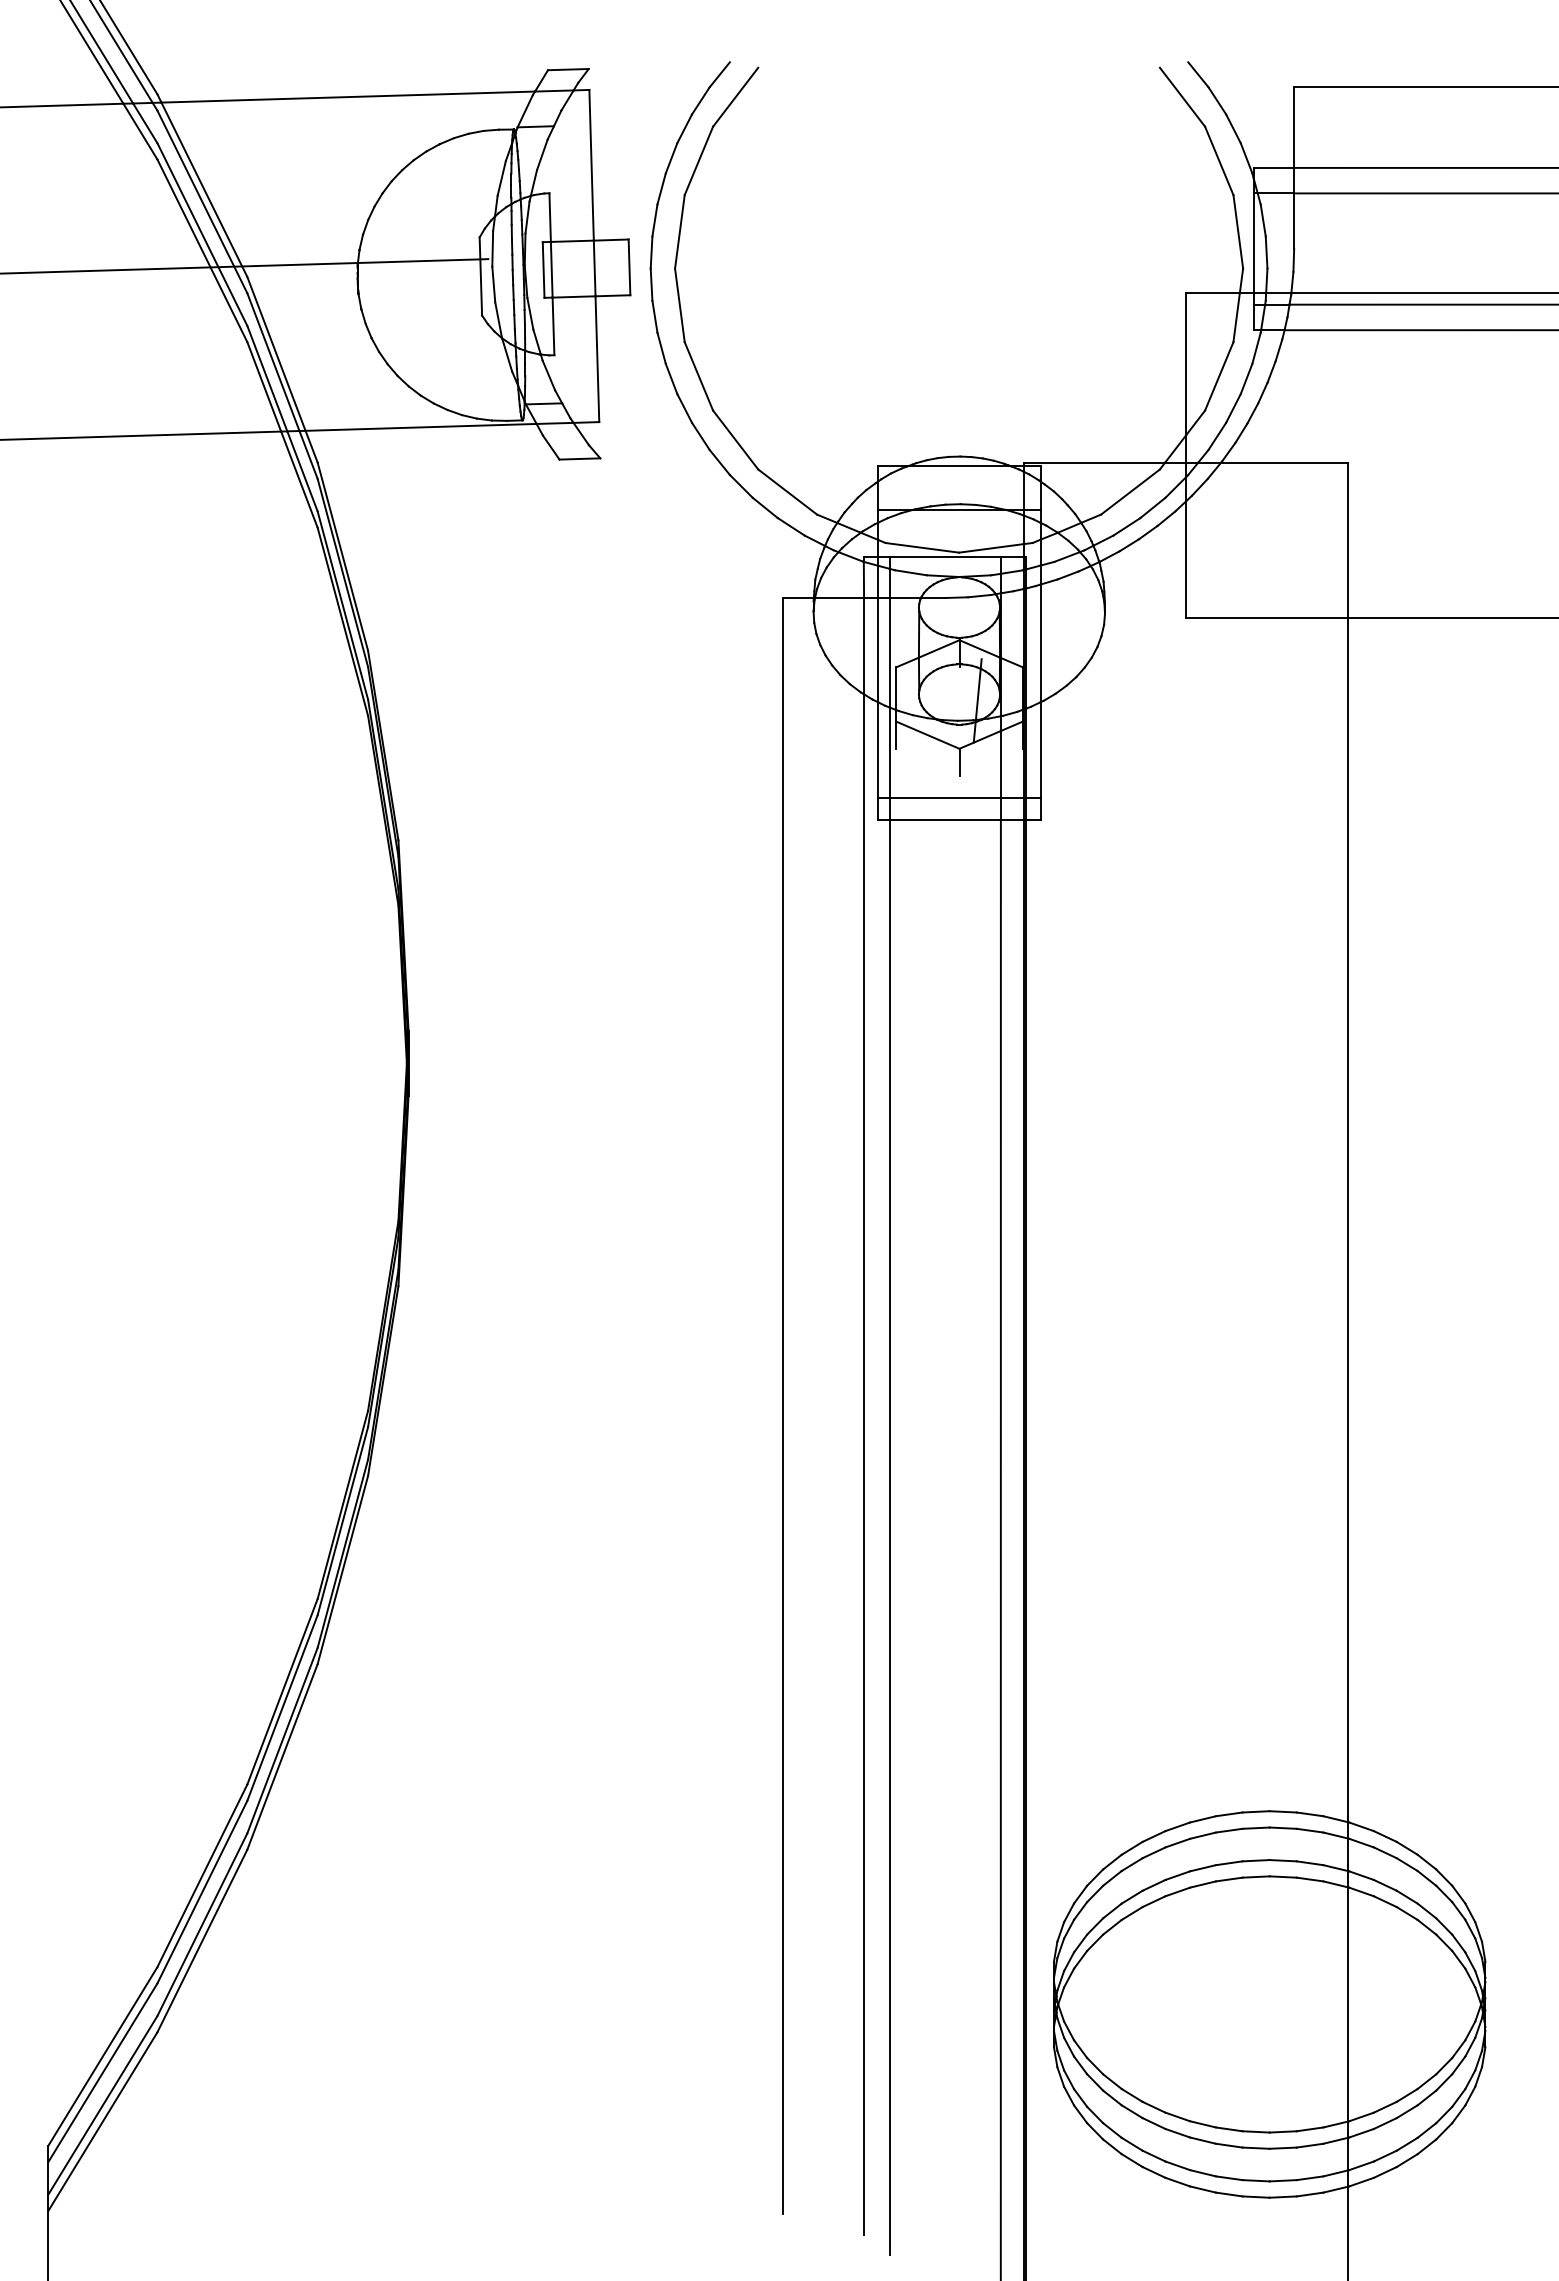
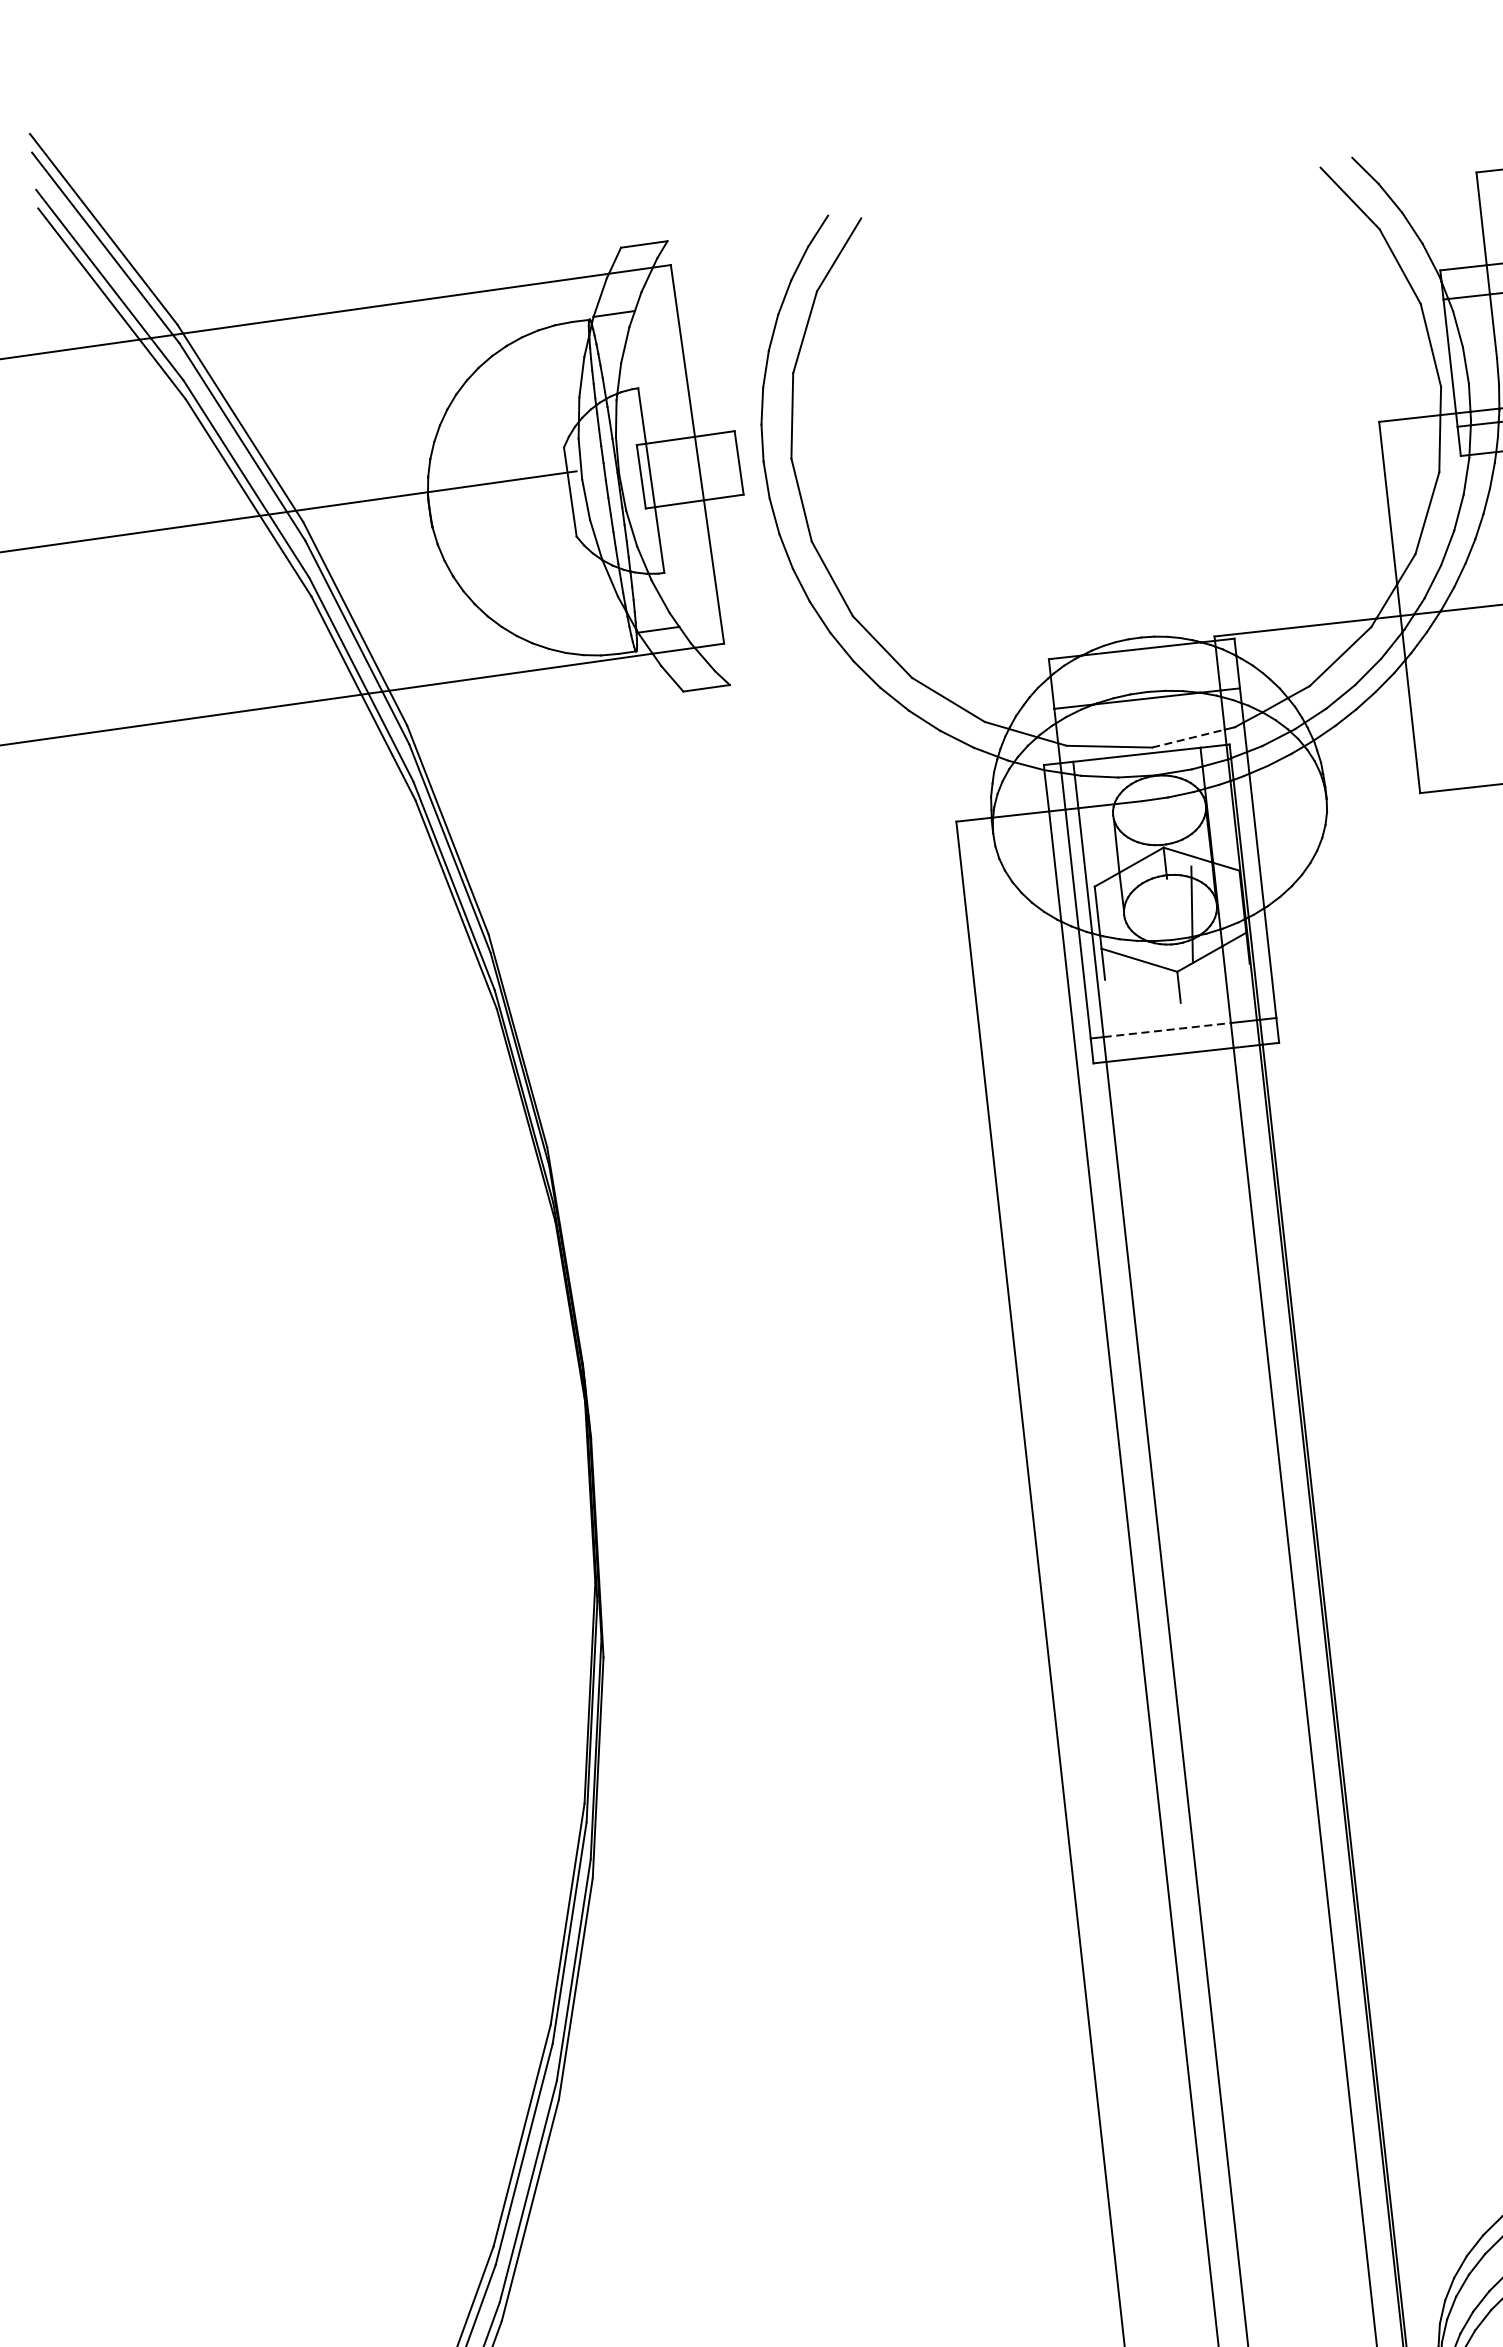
line: (991, 548) -> (1188, 738), solid -> dashed
line: (945, 798) -> (1167, 1030), solid -> dashed

